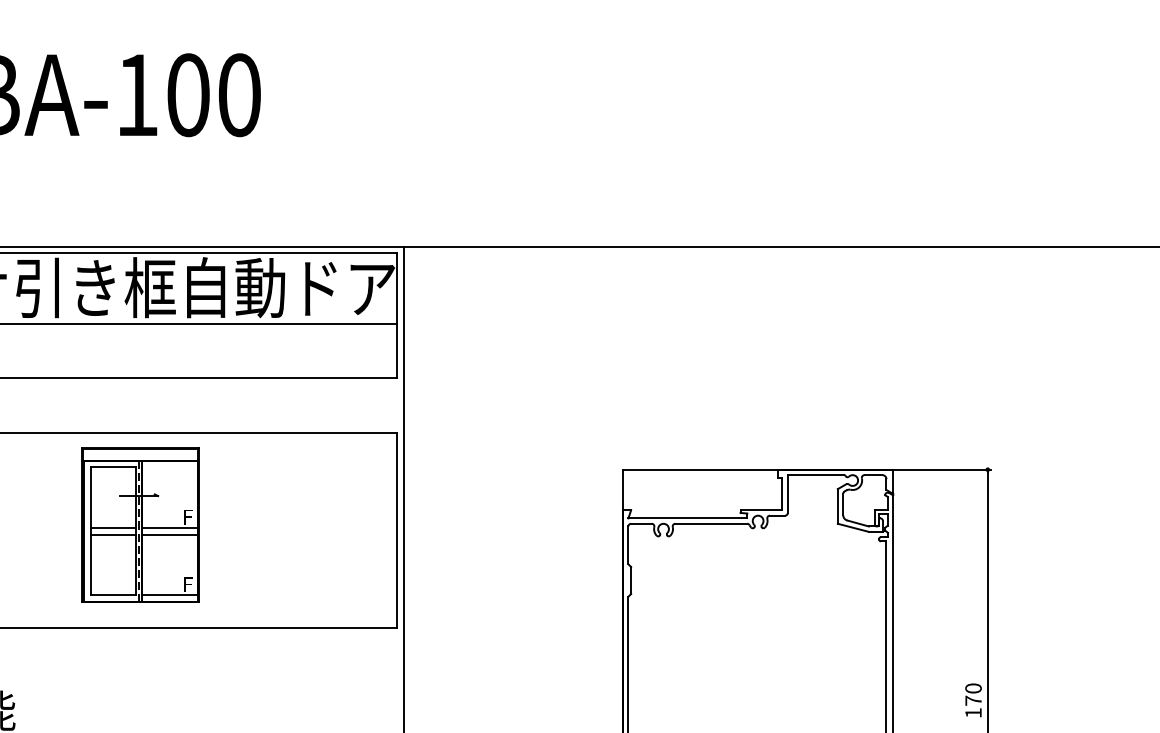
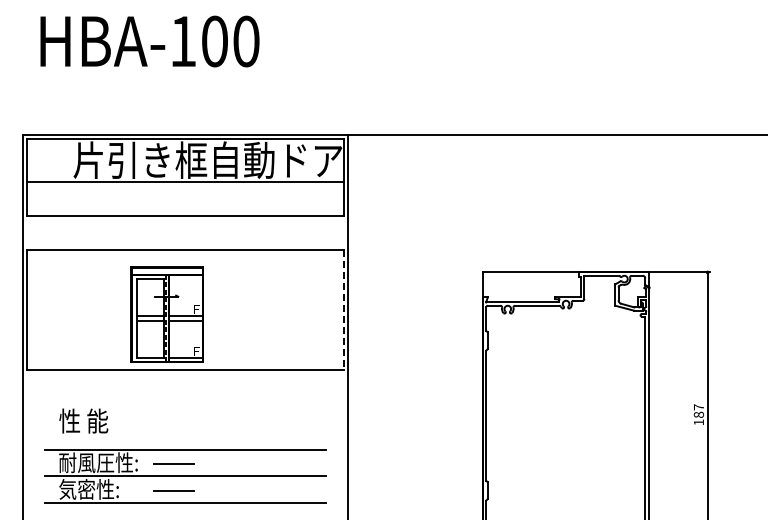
part: (139, 524) -> (166, 314), moved
line: (397, 529) -> (343, 309), solid -> dashed
text: (972, 693) -> (698, 410), 170 -> 187

